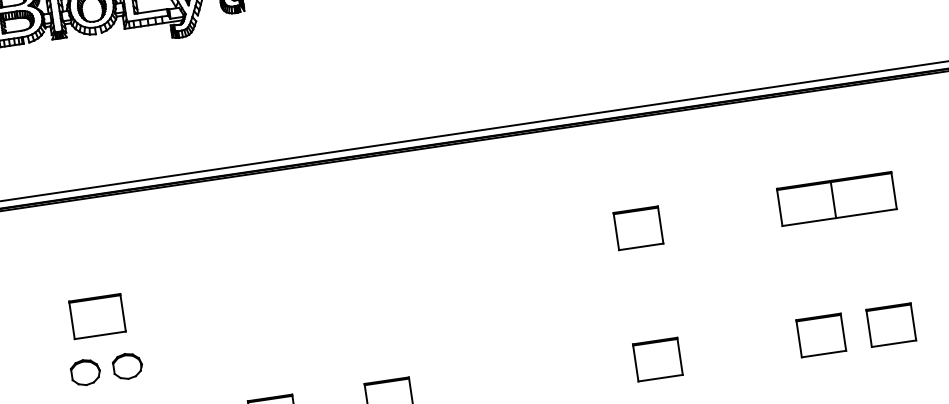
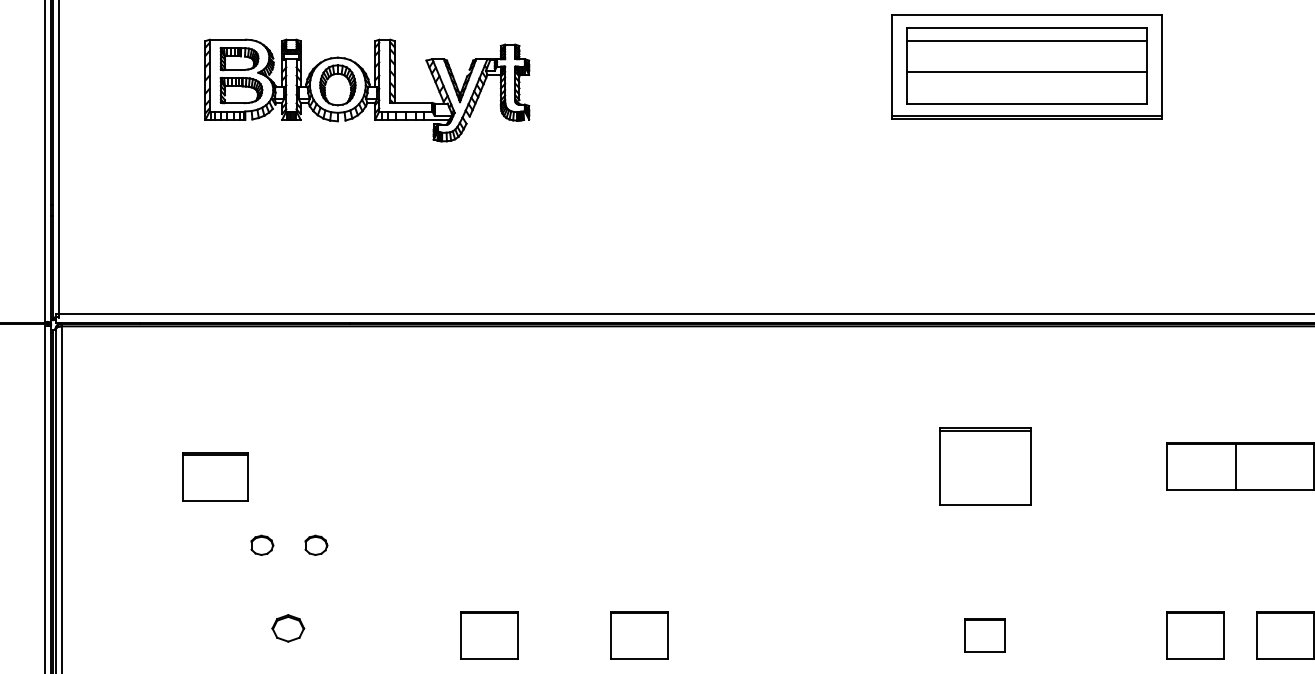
part: (638, 228) -> (984, 466), size x1.6
part: (97, 316) -> (215, 476), moved
part: (657, 359) -> (984, 635), size x0.7
part: (127, 366) -> (316, 545), size x0.6
part: (86, 372) -> (262, 545), size x0.6

